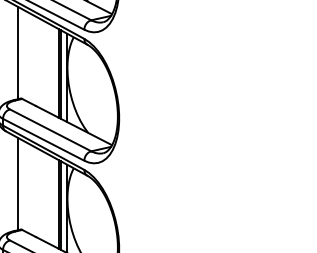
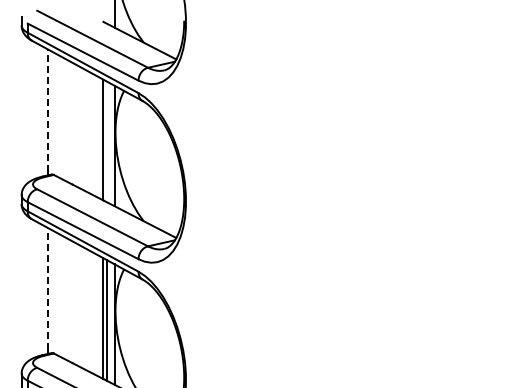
line: (17, 51) -> (47, 110), solid -> dashed
line: (60, 74) -> (106, 141), removed
line: (17, 182) -> (47, 288), solid -> dashed

